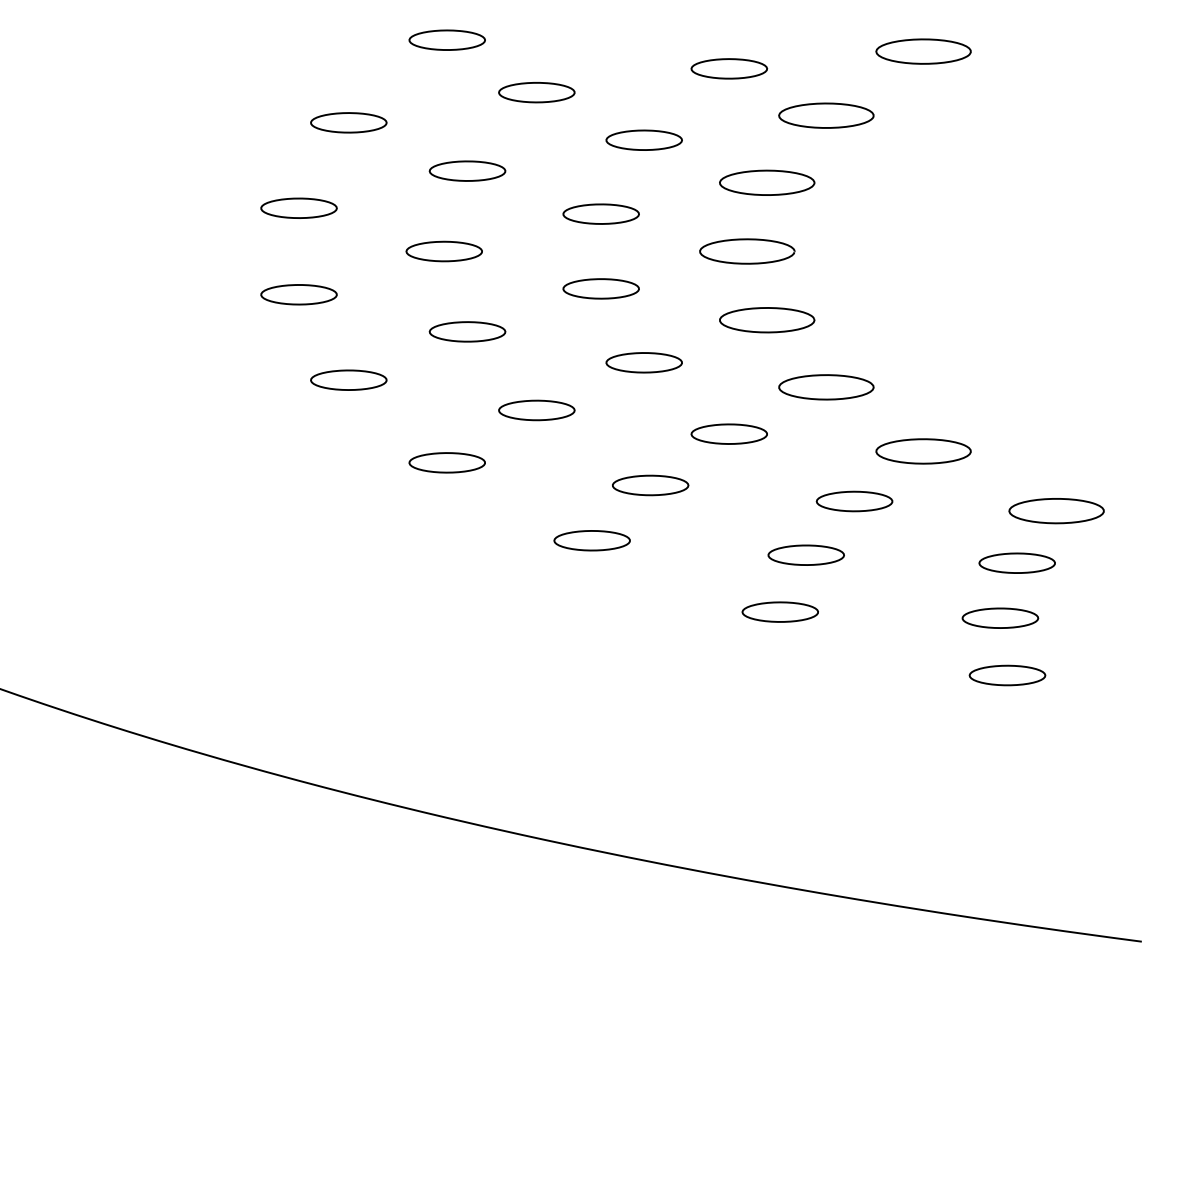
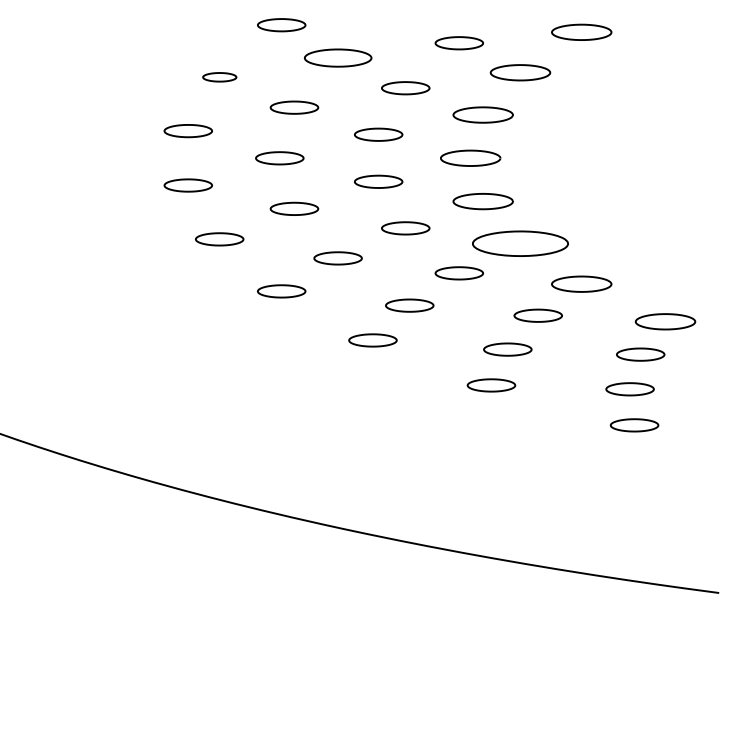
part: (535, 93) -> (337, 58), size x1.4
part: (348, 123) -> (219, 77), size x0.7
part: (826, 386) -> (520, 243), size x1.6

